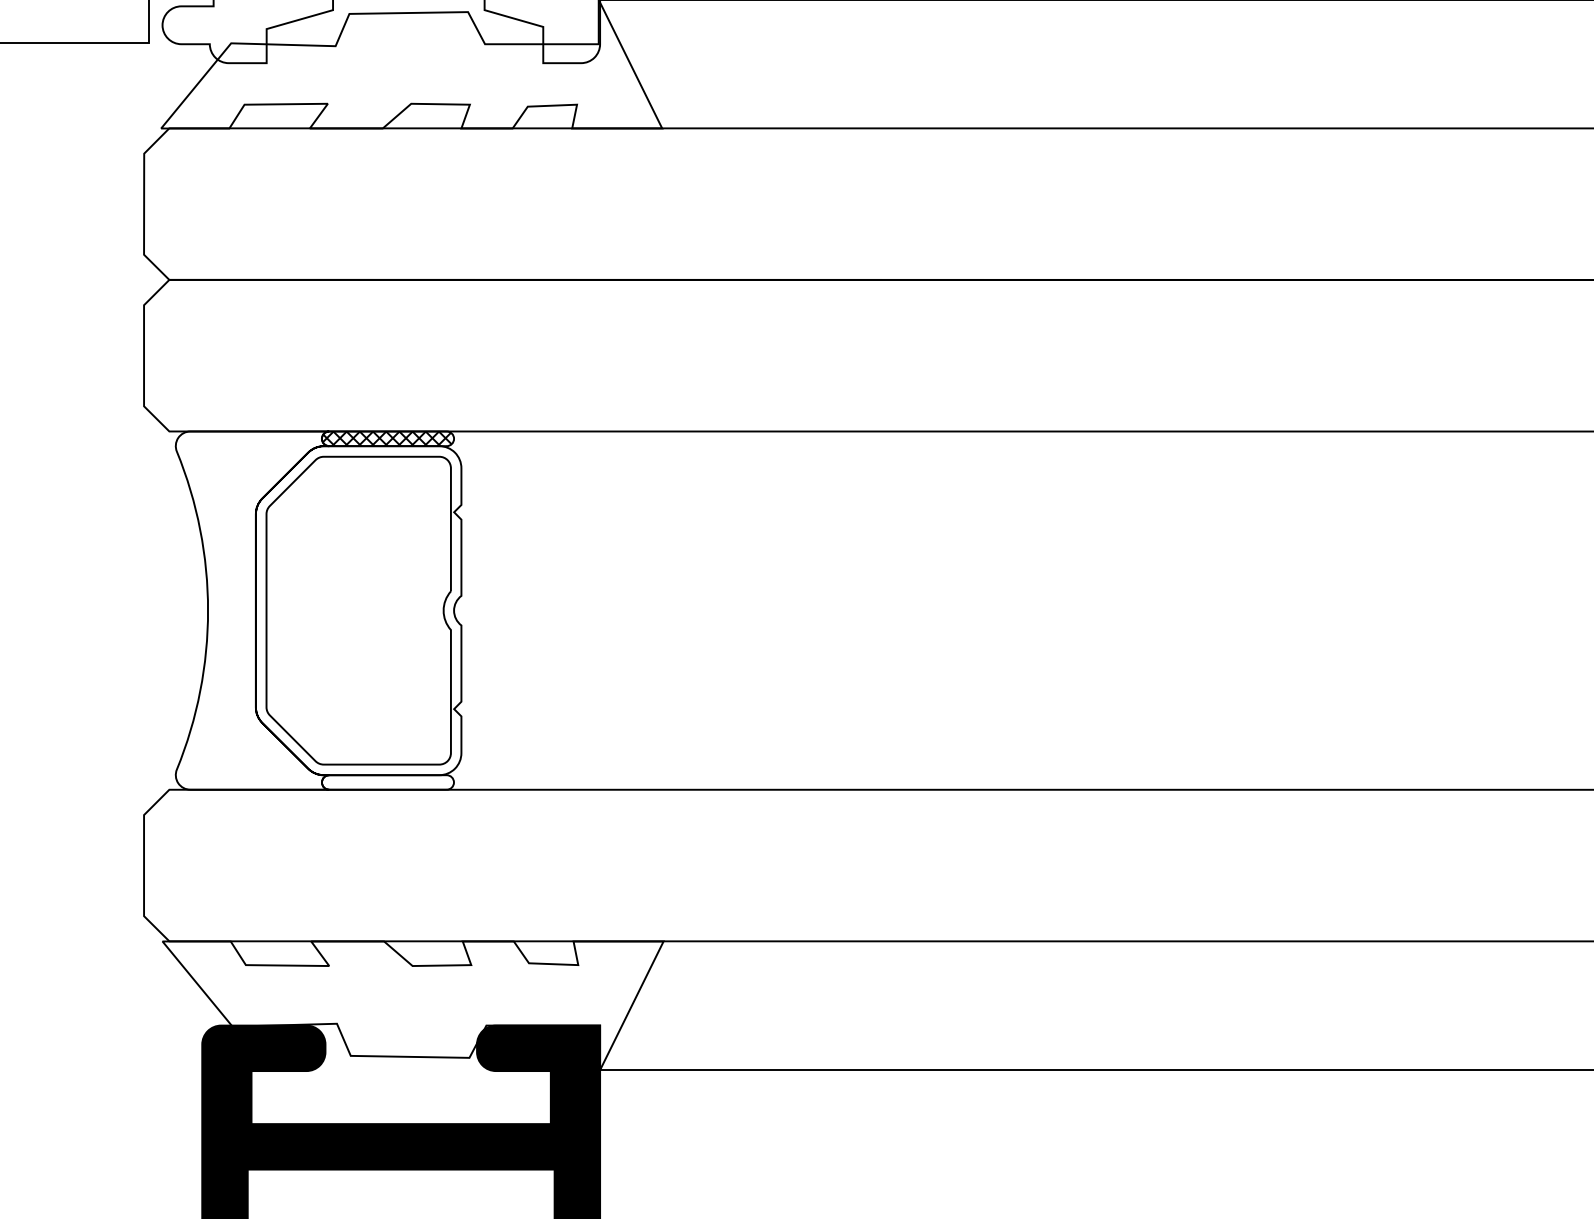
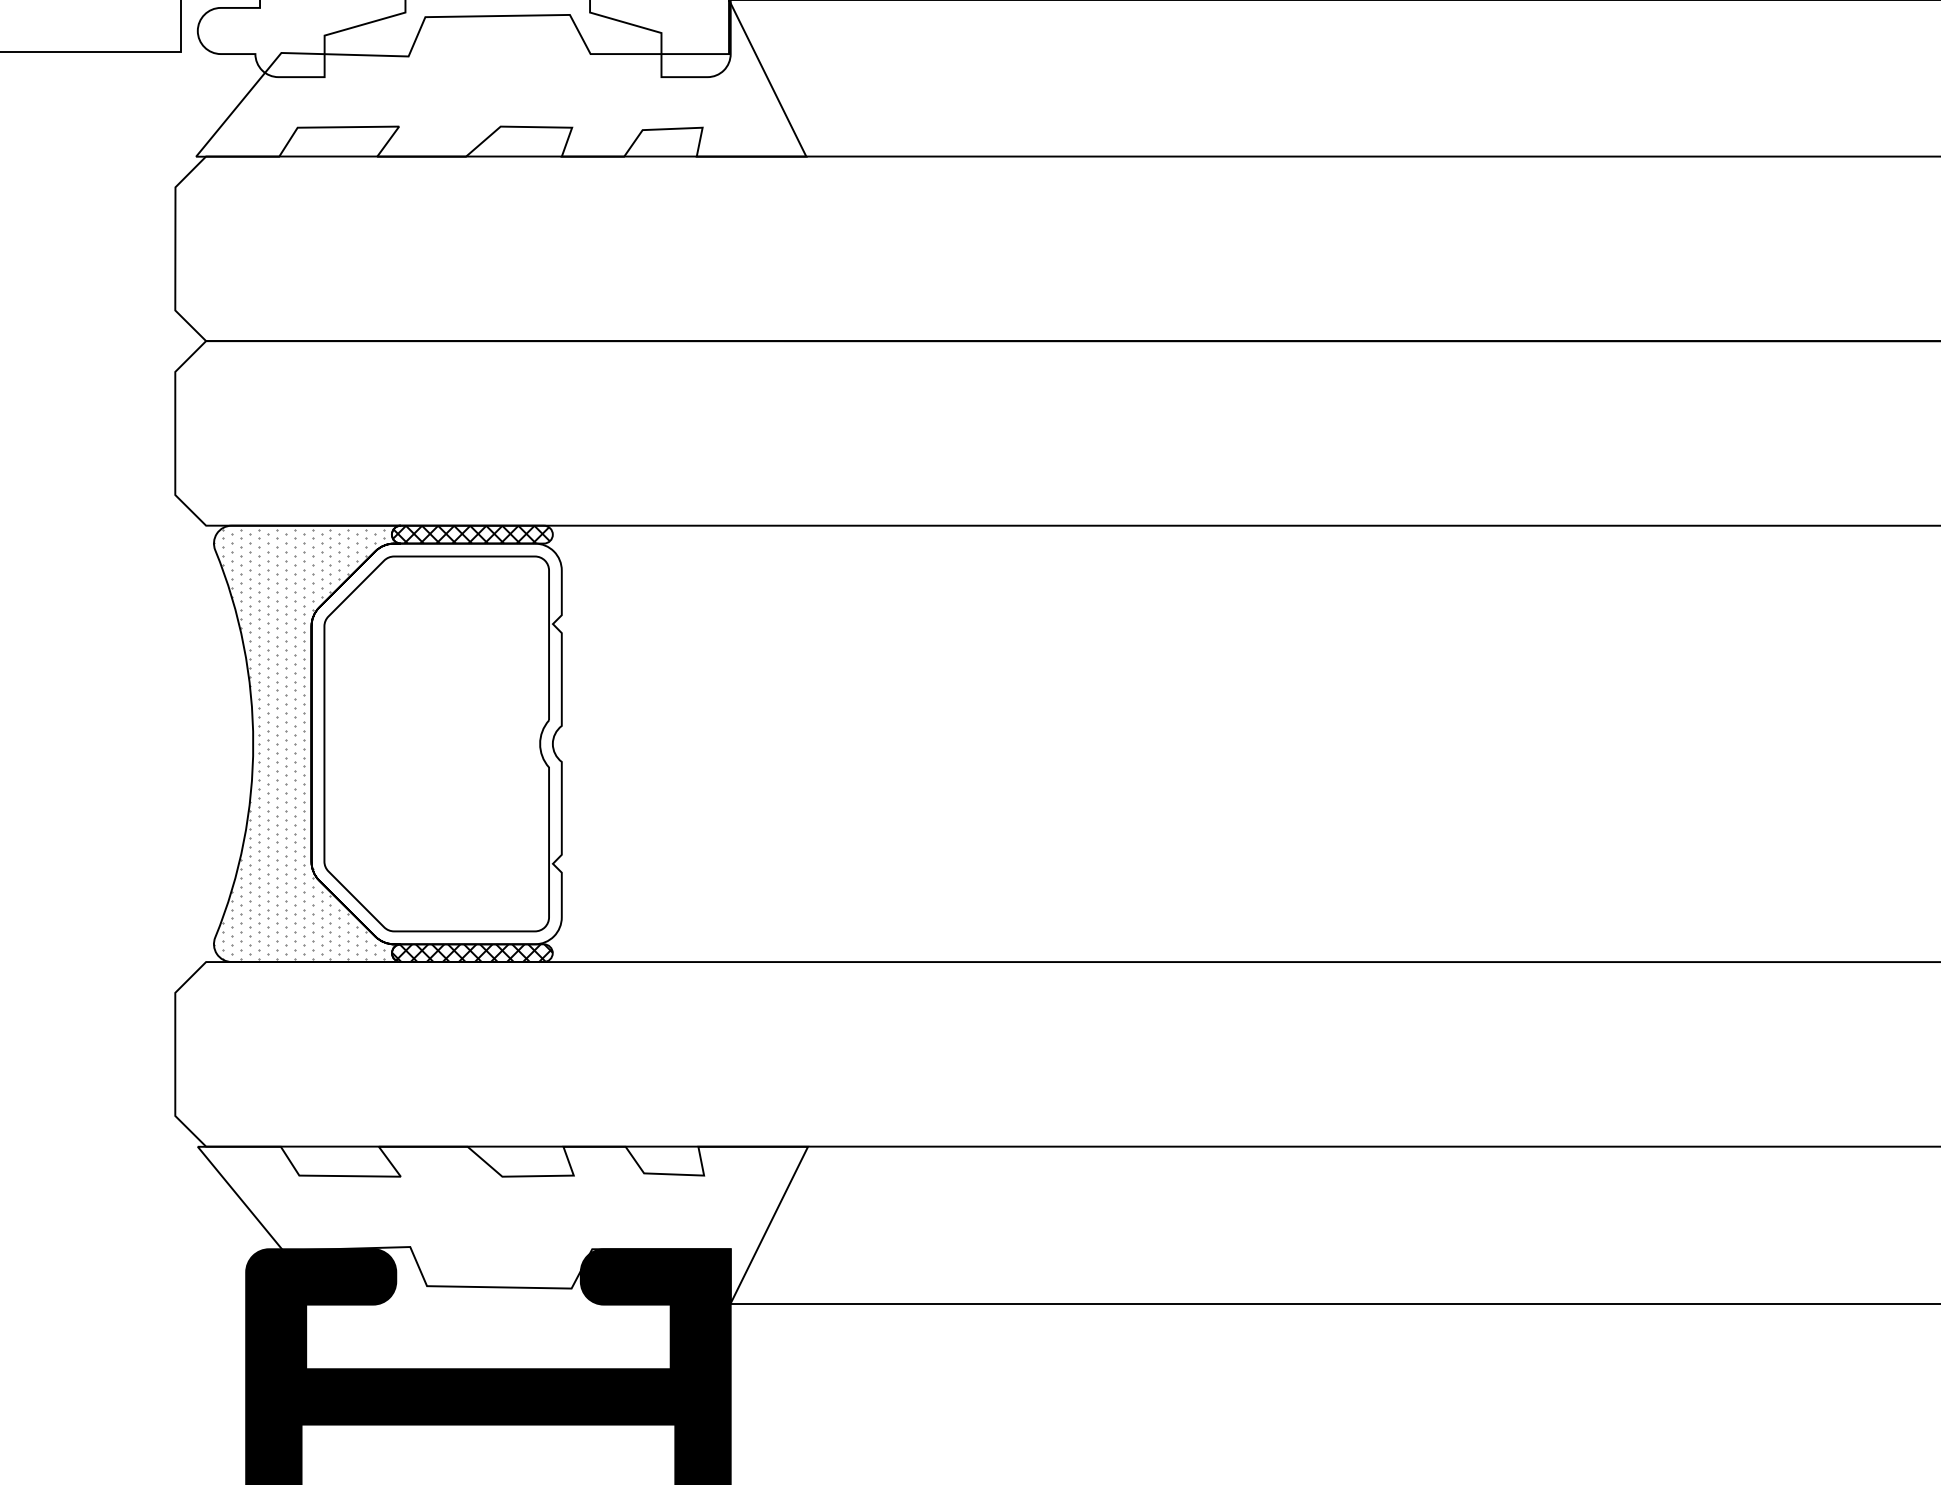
hatch: (249, 610) -> (303, 743), added
hatch: (387, 782) -> (471, 953), added

